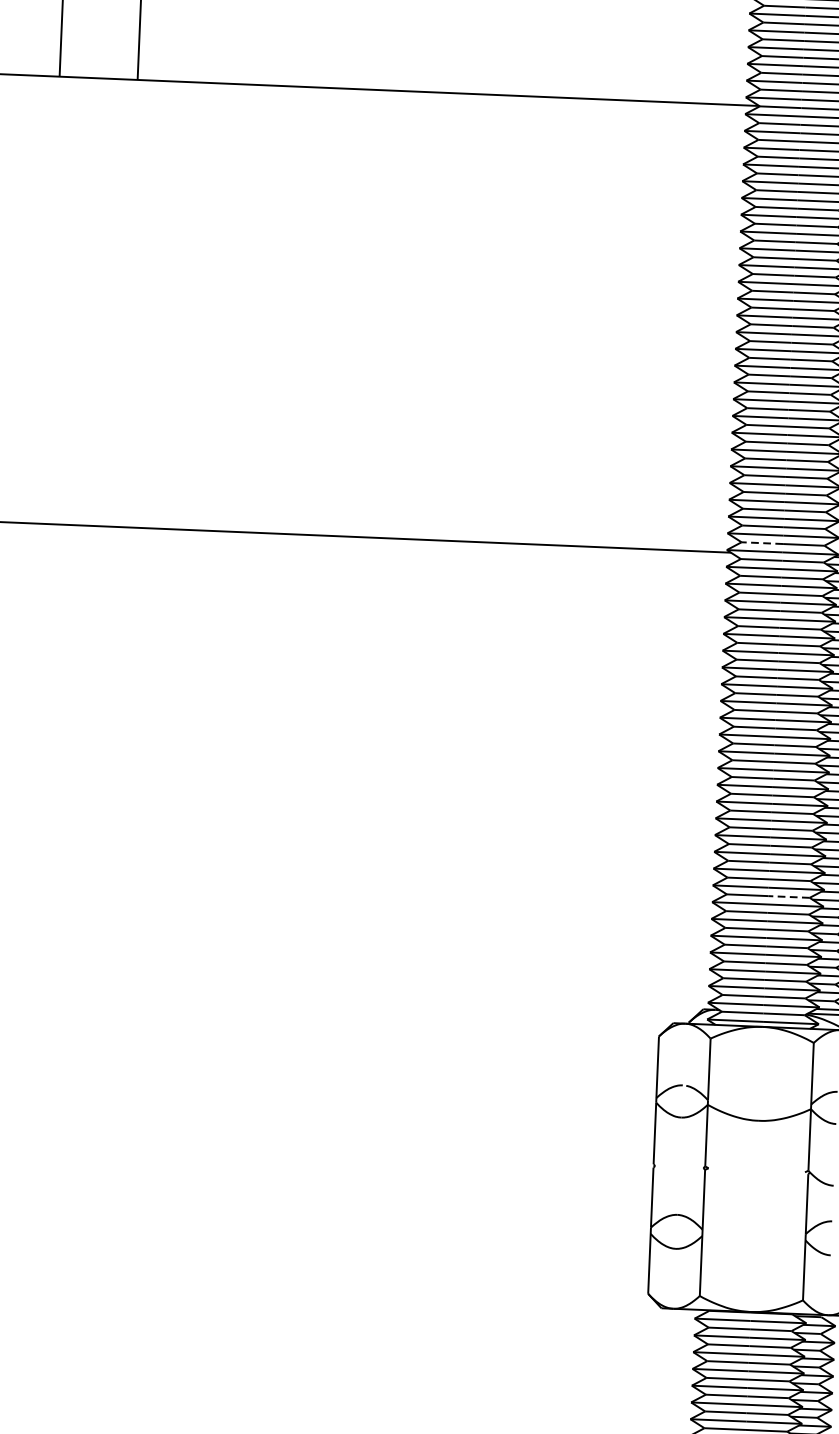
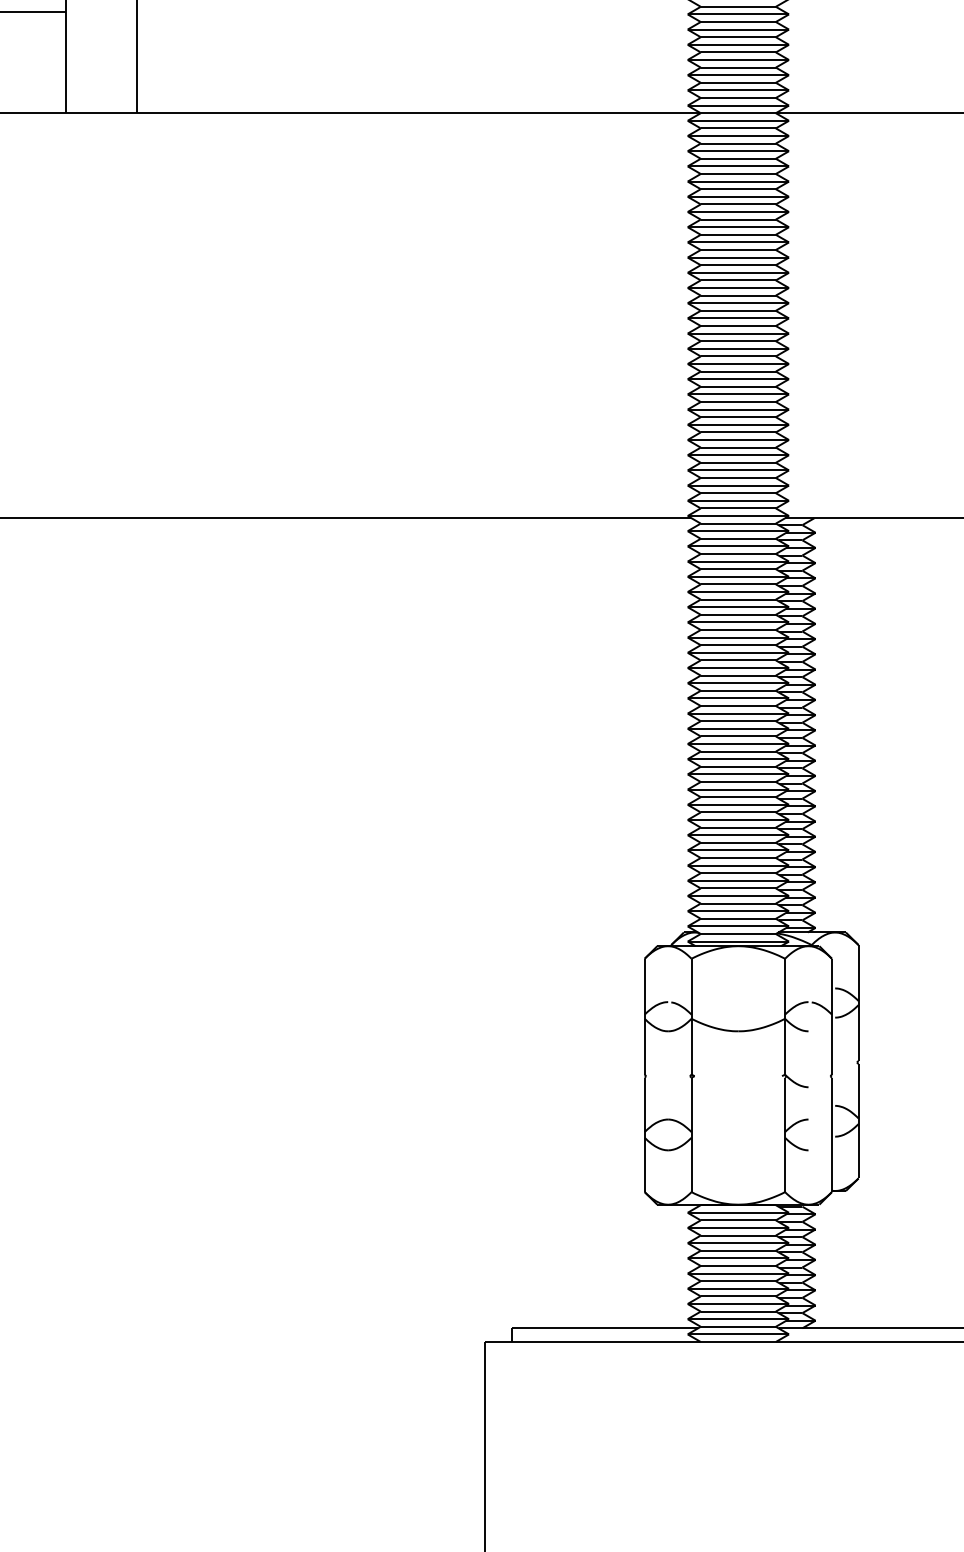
line: (762, 543) -> (719, 508), dashed -> solid
line: (789, 896) -> (757, 827), dashed -> solid

